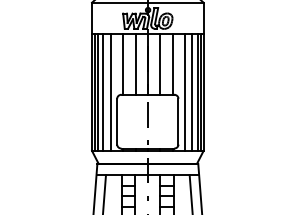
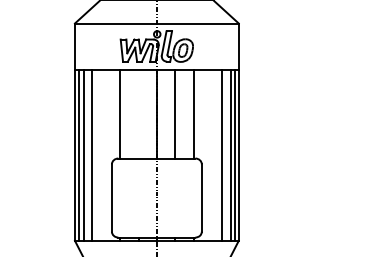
line: (135, 64) -> (138, 114), removed
line: (111, 92) -> (103, 155), removed
line: (184, 92) -> (210, 155), removed

